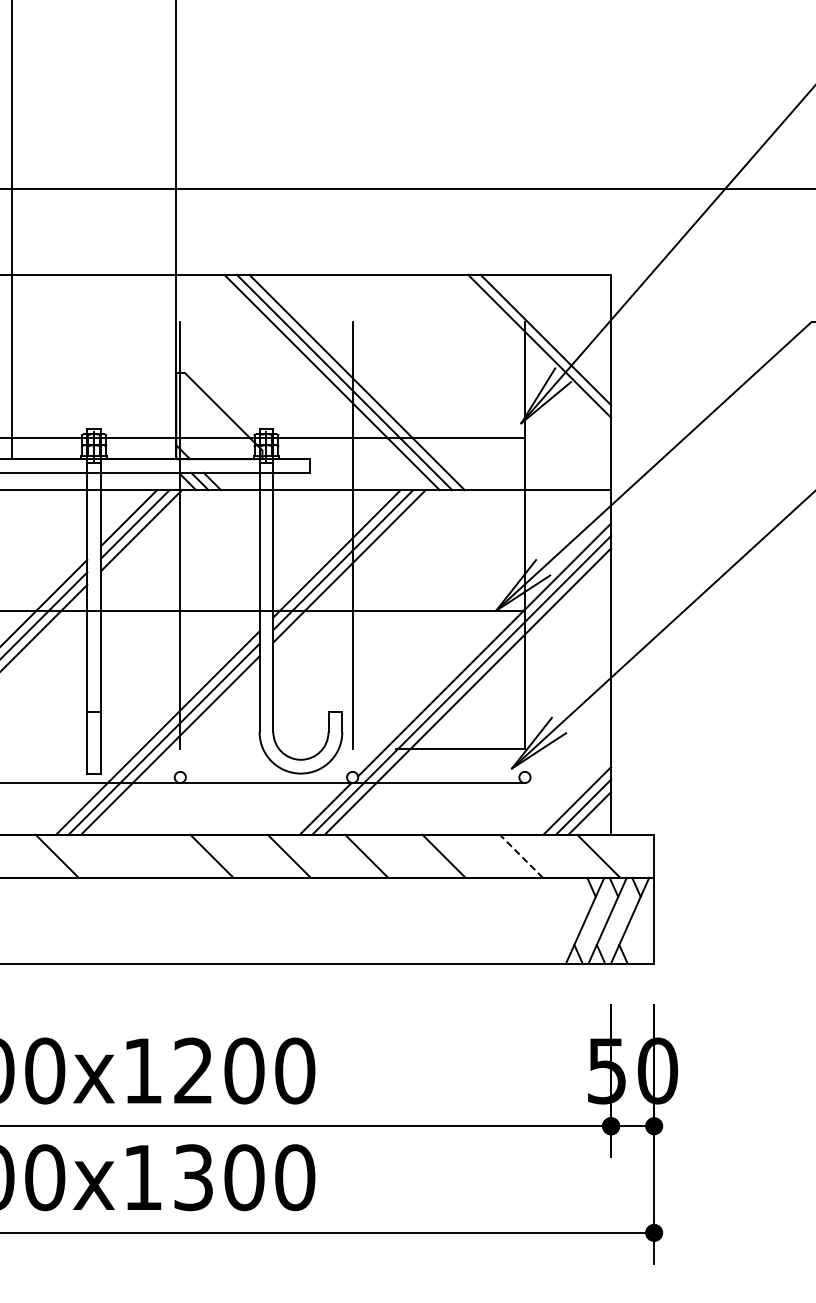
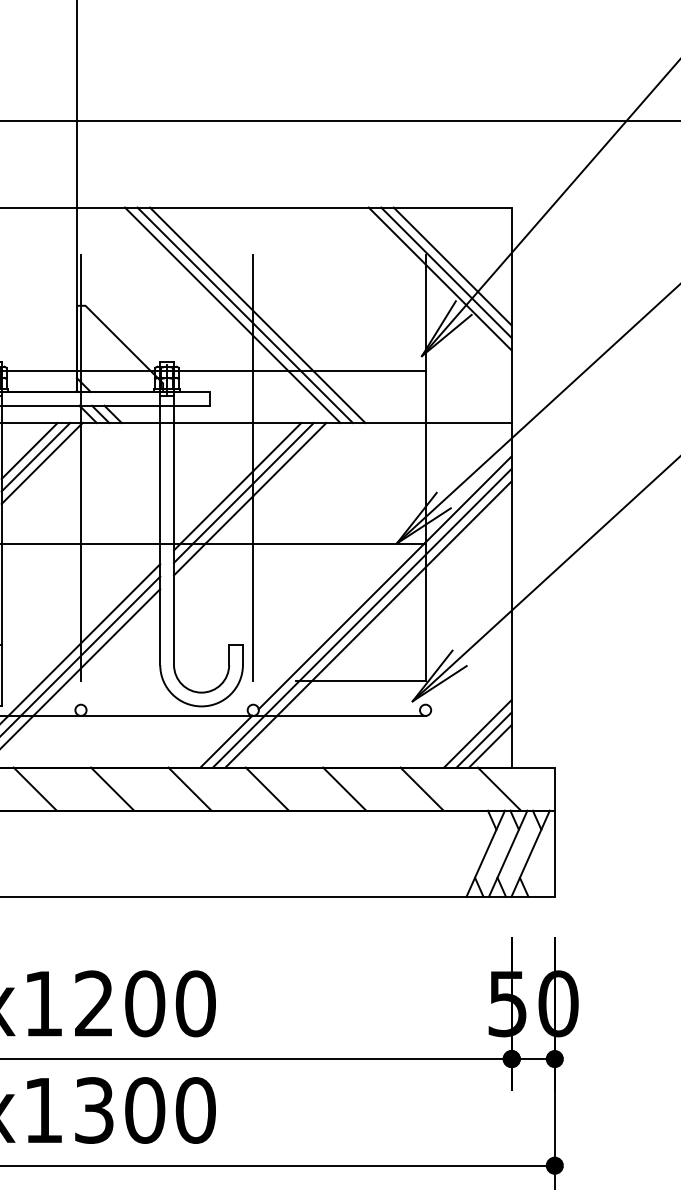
line: (552, 333) -> (453, 266), added
line: (134, 855) -> (35, 788), added
line: (521, 855) -> (422, 788), dashed -> solid

